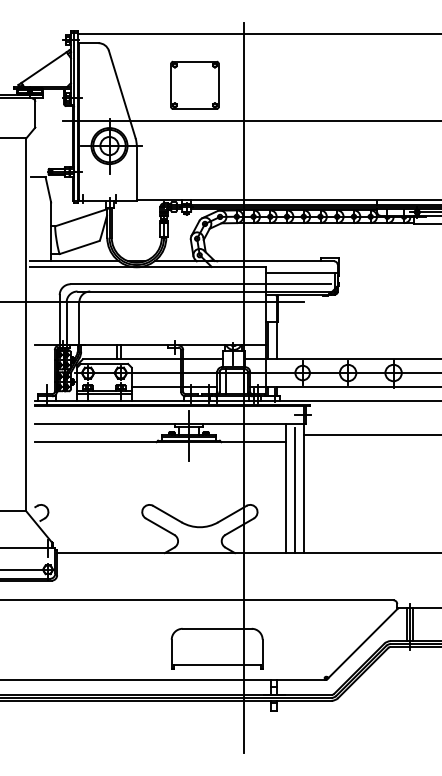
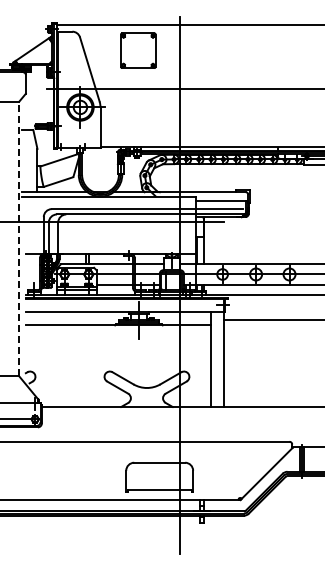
part: (195, 85) -> (138, 50), moved
line: (26, 324) -> (19, 238), solid -> dashed
line: (295, 489) -> (217, 360), removed

